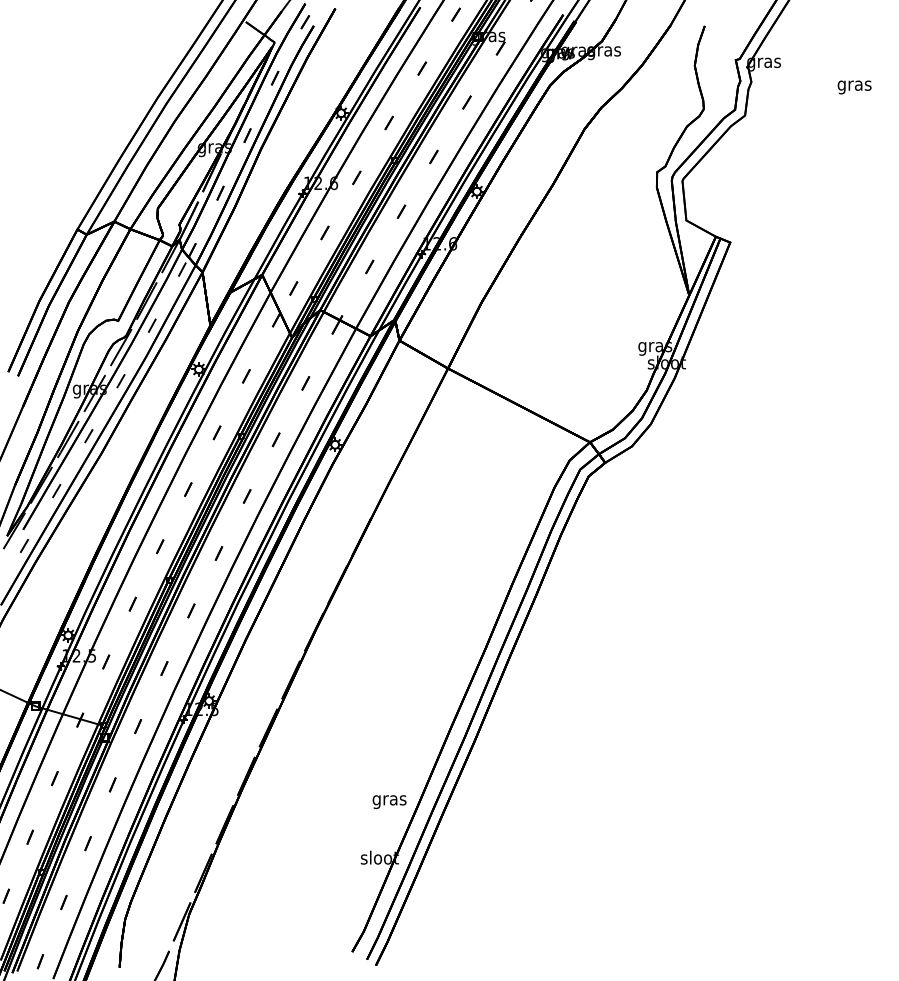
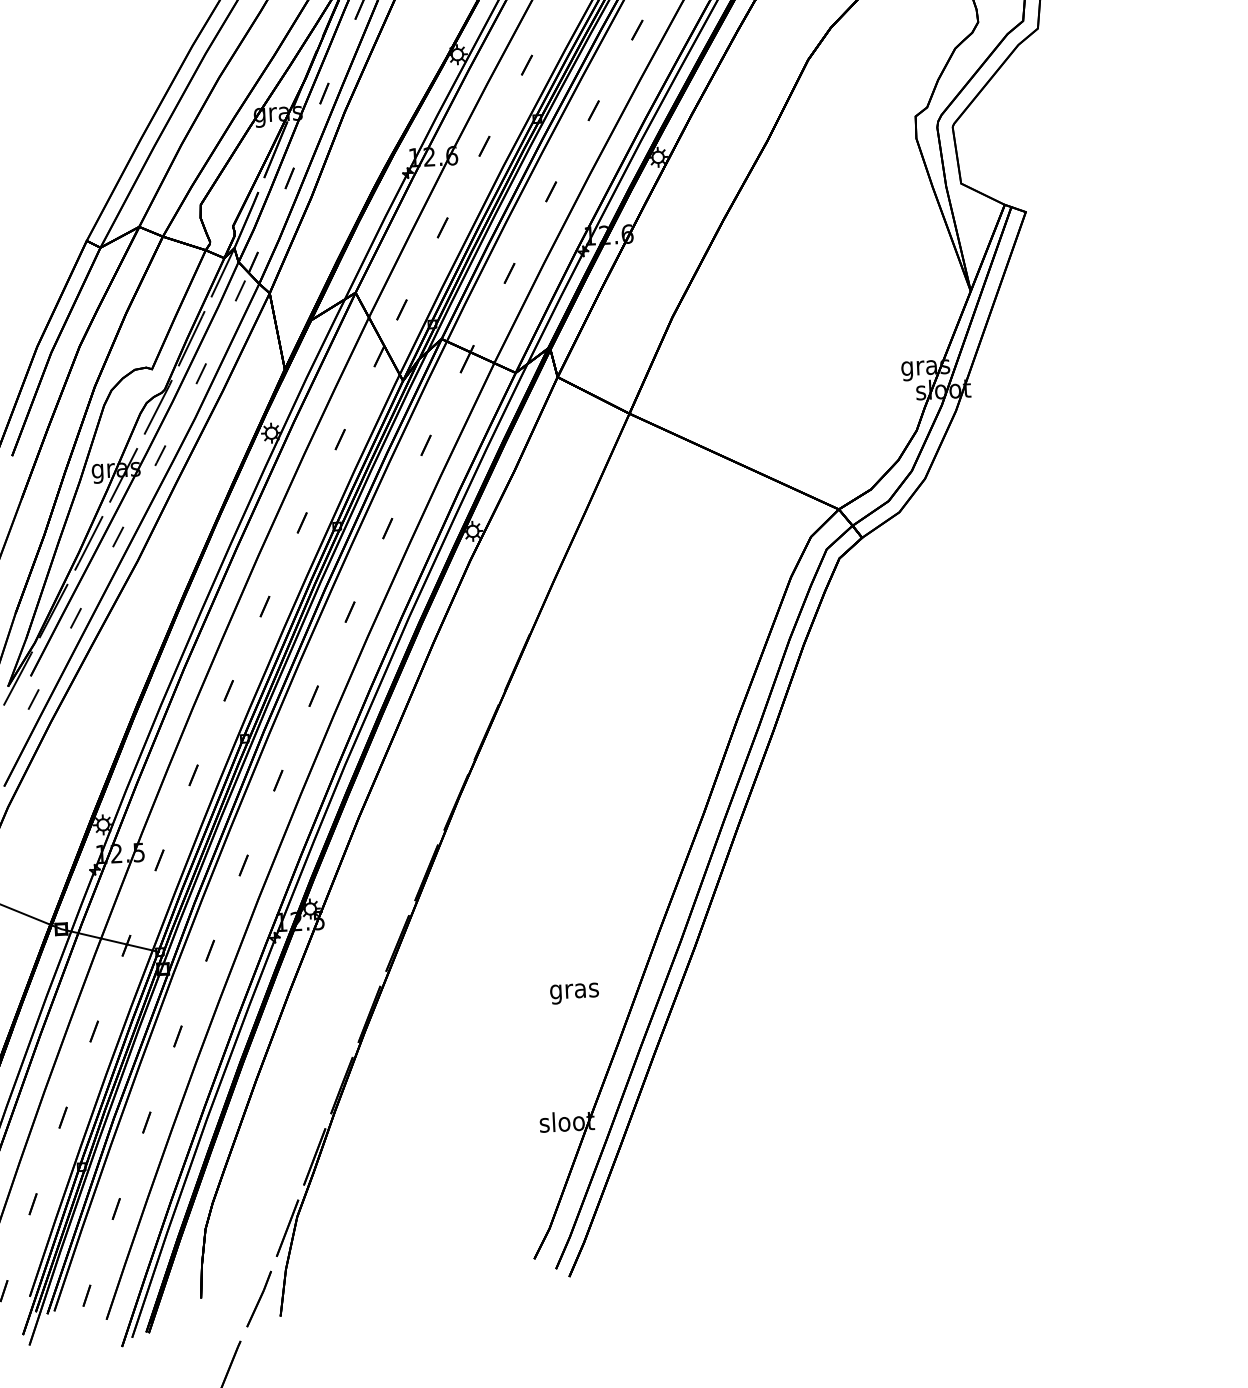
text: (389, 802) -> (574, 994), moved

